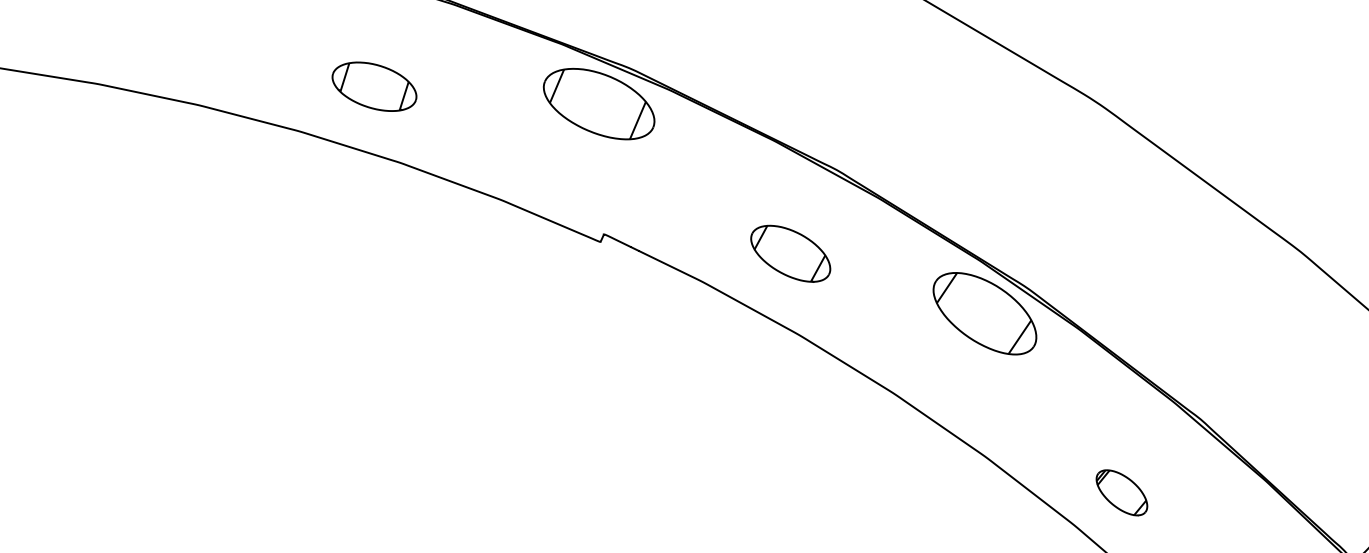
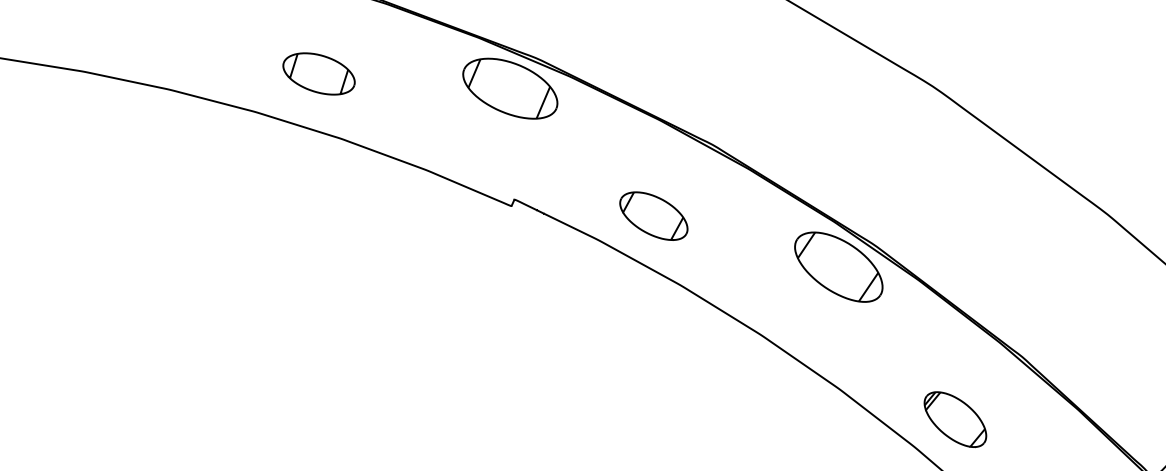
part: (790, 253) -> (653, 215), moved
part: (1121, 492) -> (955, 419), size x1.43

